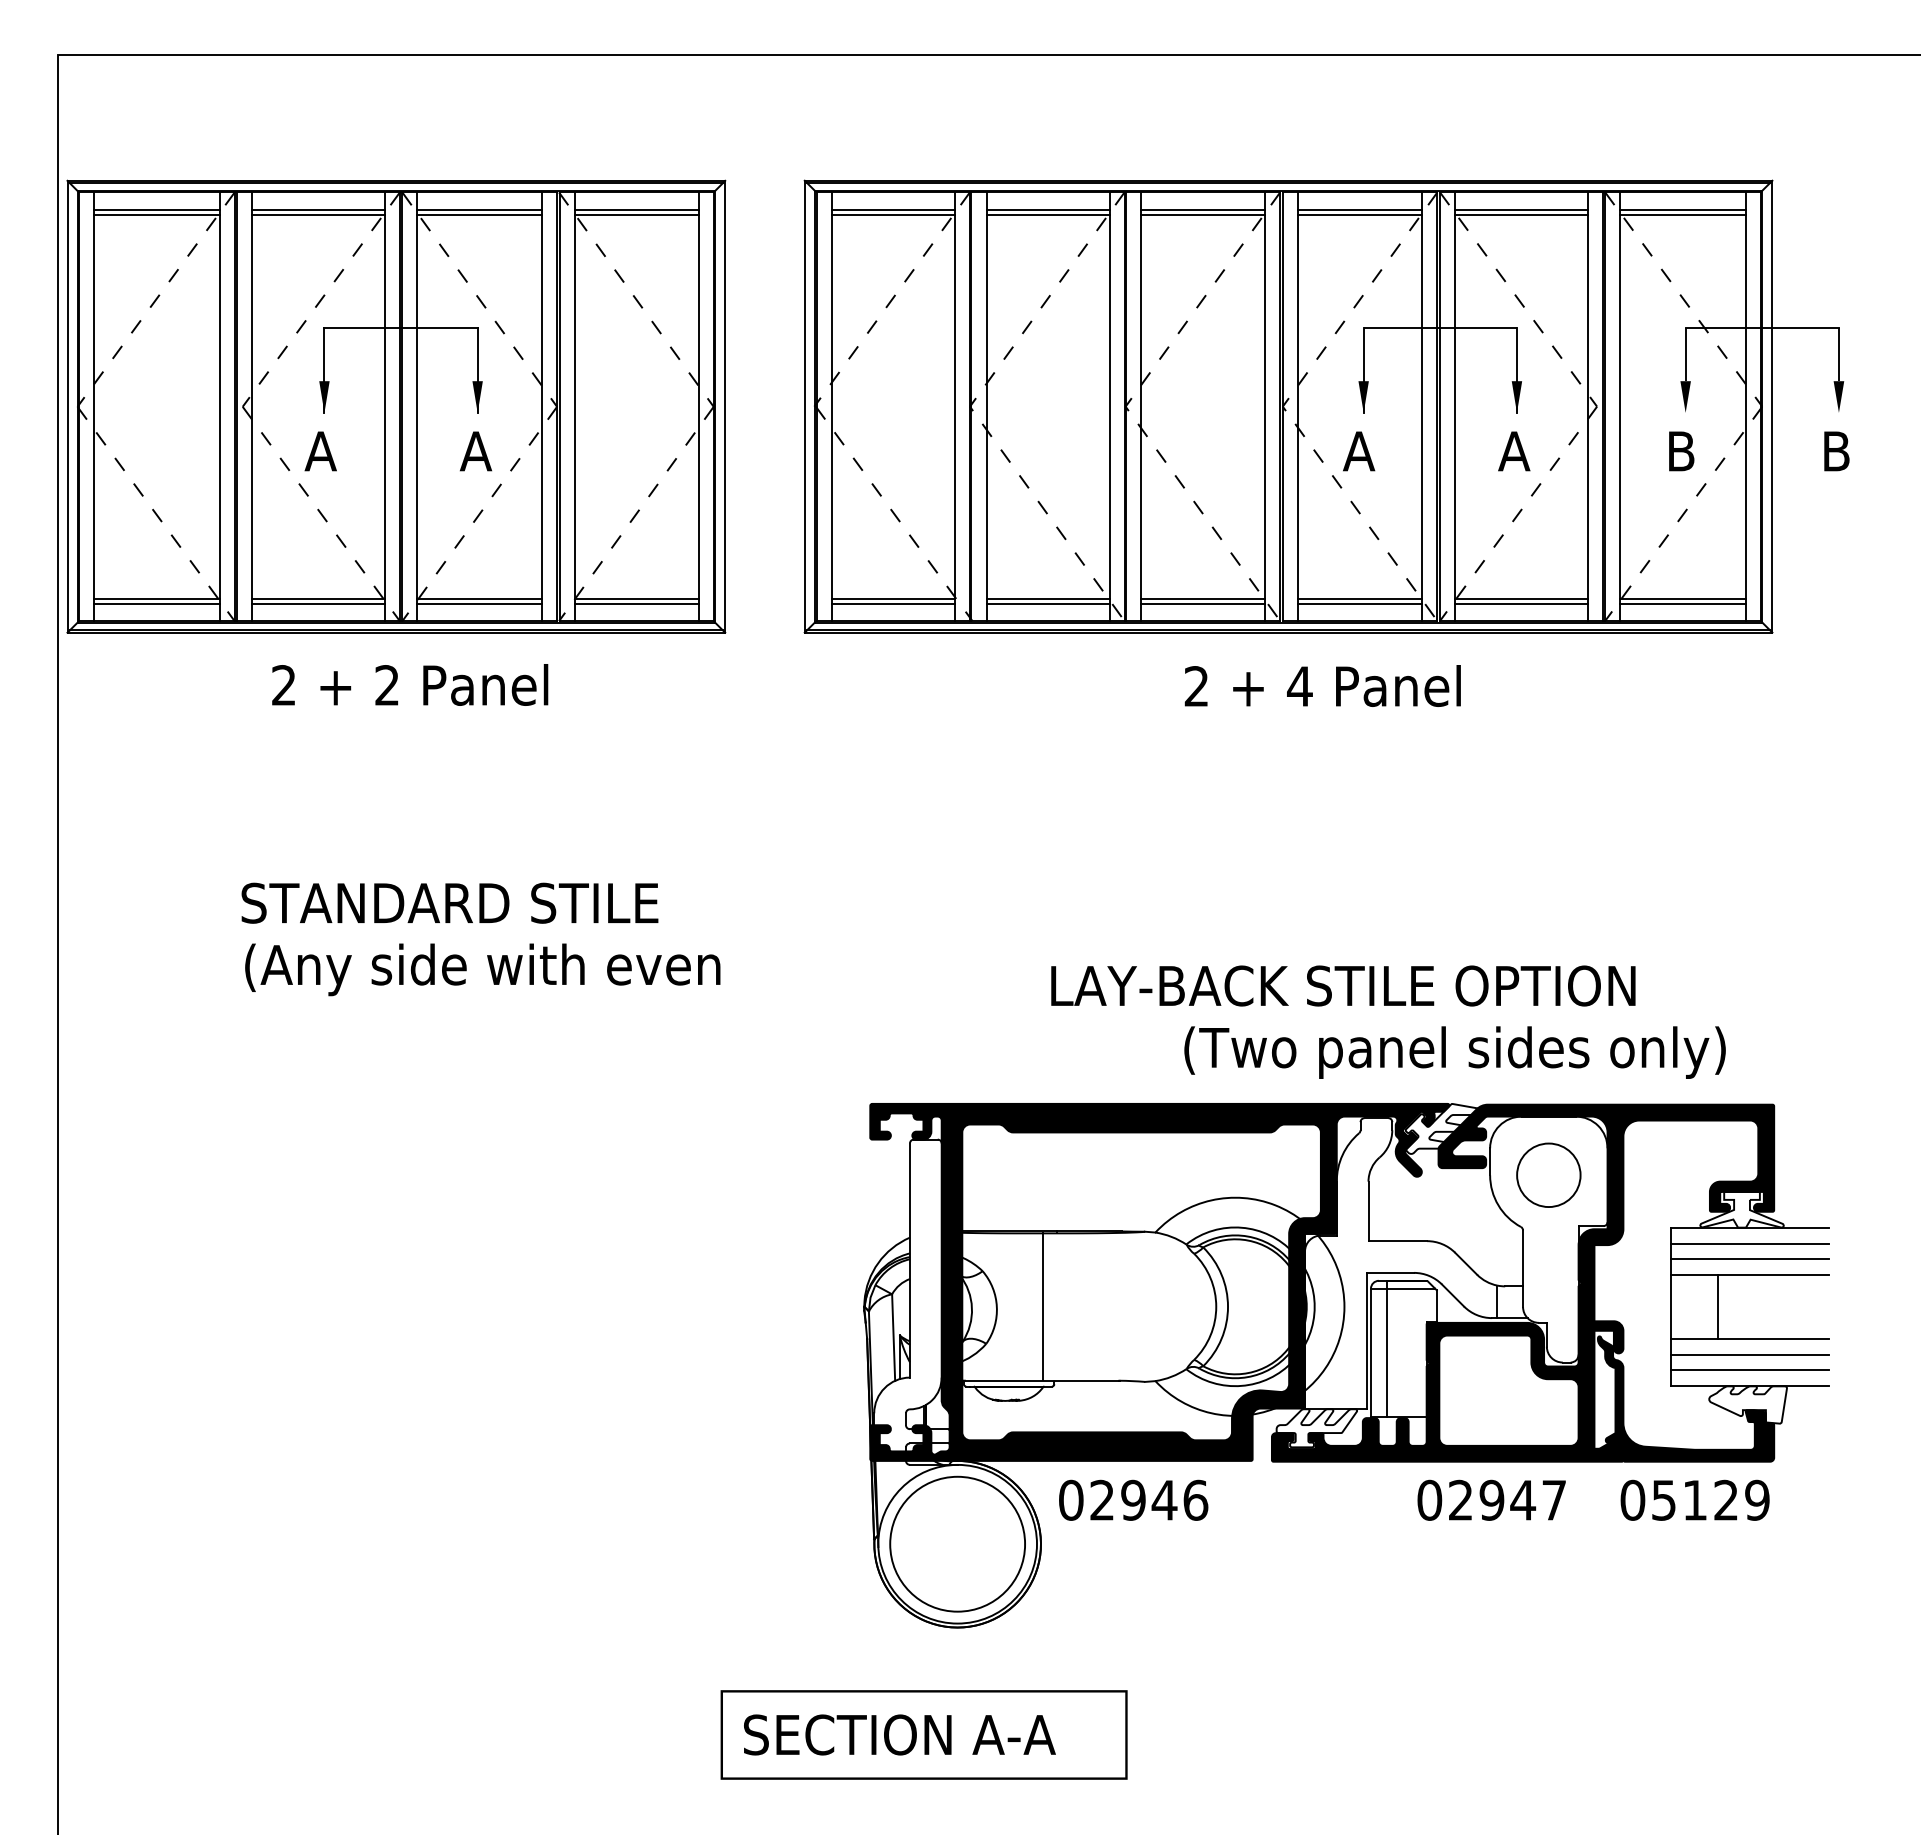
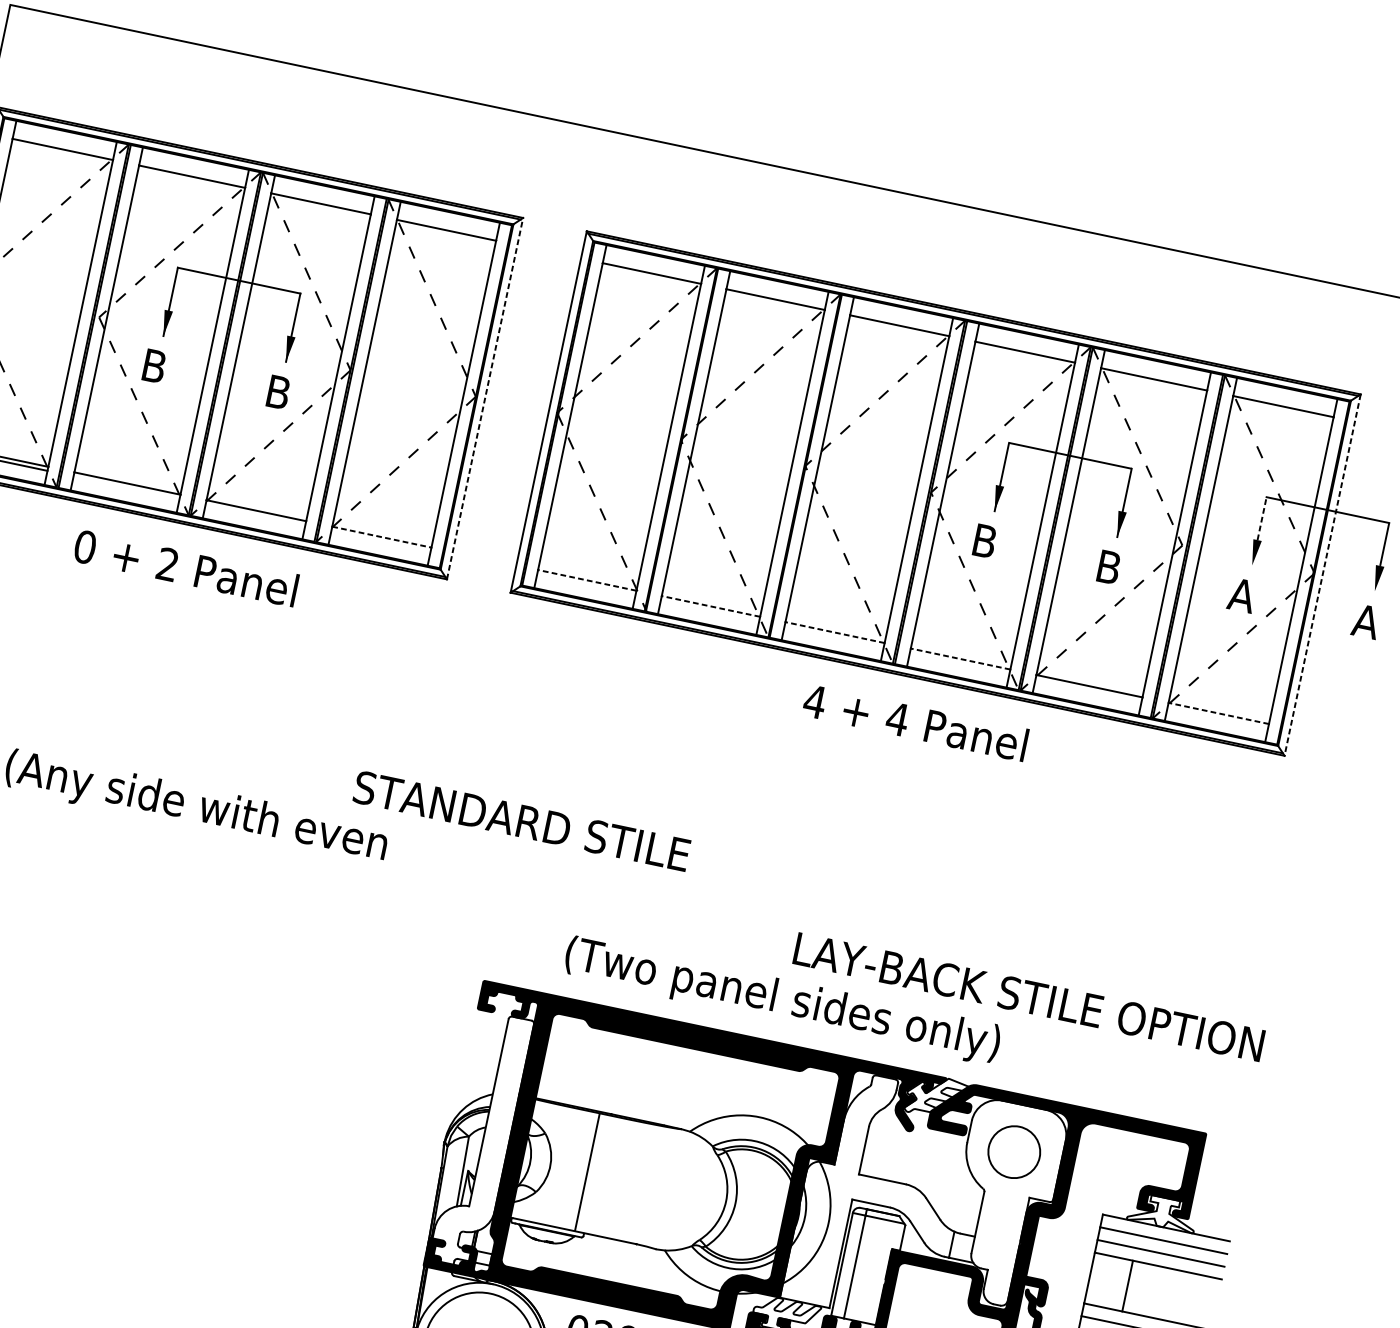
line: (156, 209) -> (63, 145), removed
line: (318, 209) -> (193, 172), removed
line: (479, 209) -> (321, 199), removed
line: (636, 209) -> (447, 225), removed
line: (892, 209) -> (652, 269), removed
line: (1047, 209) -> (776, 295), removed
line: (1203, 209) -> (900, 321), removed
line: (1359, 209) -> (1025, 347), removed
line: (1521, 209) -> (1155, 375), removed
line: (1682, 209) -> (1283, 402), removed
line: (1685, 354) -> (1261, 518), solid -> dashed
line: (725, 406) -> (485, 398), solid -> dashed
line: (1772, 406) -> (1322, 574), solid -> dashed
text: (320, 451) -> (153, 366), A -> B
text: (475, 451) -> (277, 392), A -> B
text: (1359, 451) -> (984, 541), A -> B
text: (1514, 451) -> (1108, 567), A -> B
text: (1681, 451) -> (1242, 595), B -> A
text: (1836, 451) -> (1366, 621), B -> A
line: (637, 598) -> (382, 537), solid -> dashed
line: (892, 598) -> (586, 580), solid -> dashed
line: (1047, 598) -> (710, 606), solid -> dashed
line: (1202, 598) -> (834, 632), solid -> dashed
line: (1359, 598) -> (960, 658), solid -> dashed
line: (1682, 598) -> (1218, 713), solid -> dashed
line: (318, 603) -> (126, 487), removed
line: (479, 603) -> (255, 514), removed
line: (636, 603) -> (380, 541), removed
line: (892, 603) -> (585, 584), removed
line: (1047, 603) -> (709, 610), removed
line: (1203, 603) -> (834, 636), removed
line: (1359, 603) -> (959, 662), removed
line: (1521, 603) -> (1088, 690), removed
line: (1682, 603) -> (1217, 717), removed
text: (283, 685) -> (84, 547), 2 -> 0
text: (1196, 686) -> (814, 701), 2 -> 4
text: (449, 902) -> (521, 820), moved
text: (1343, 985) -> (1029, 996), moved
text: (1454, 1052) -> (781, 1000), moved

